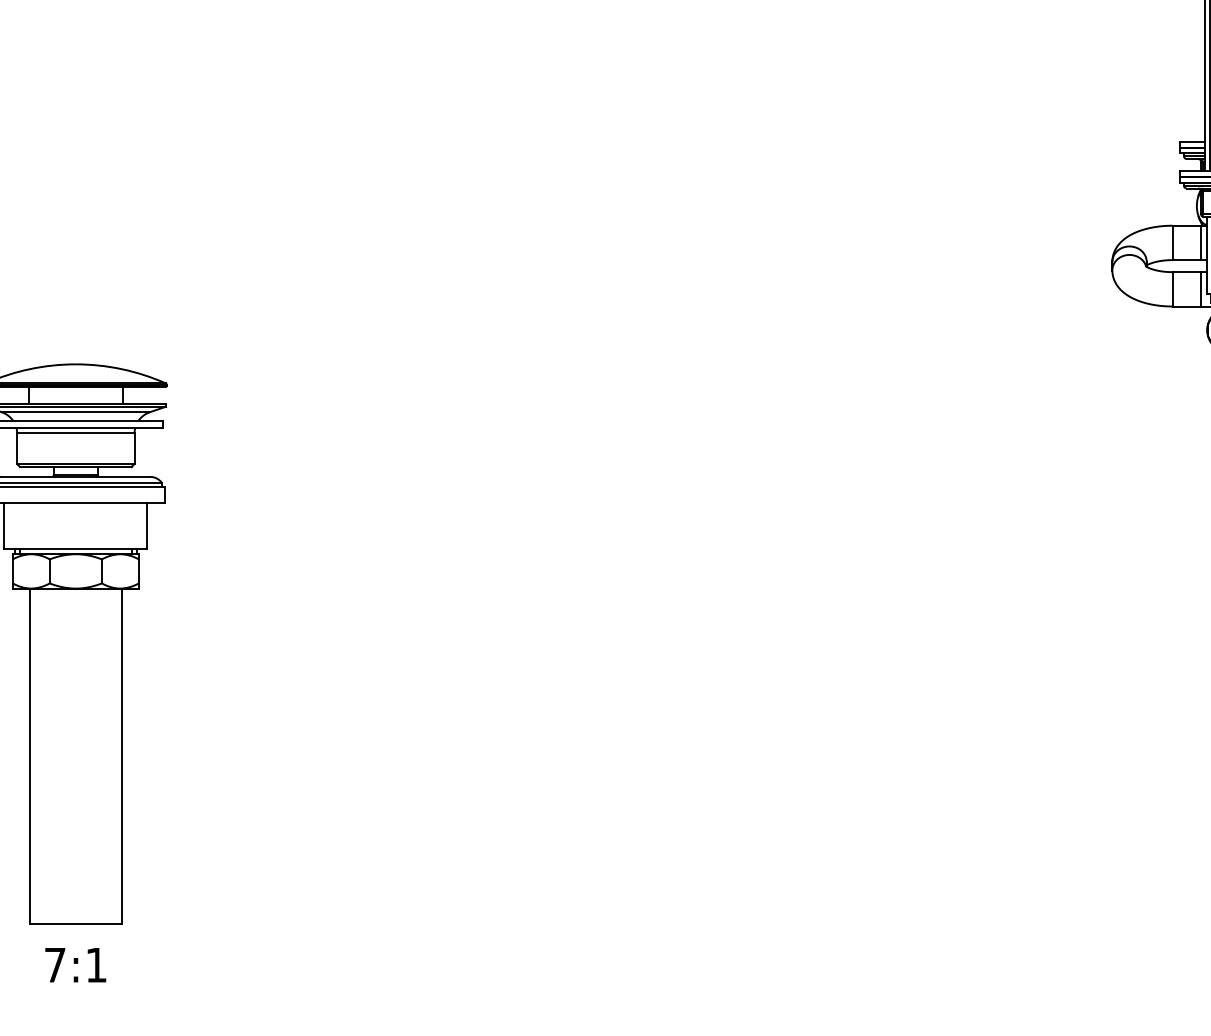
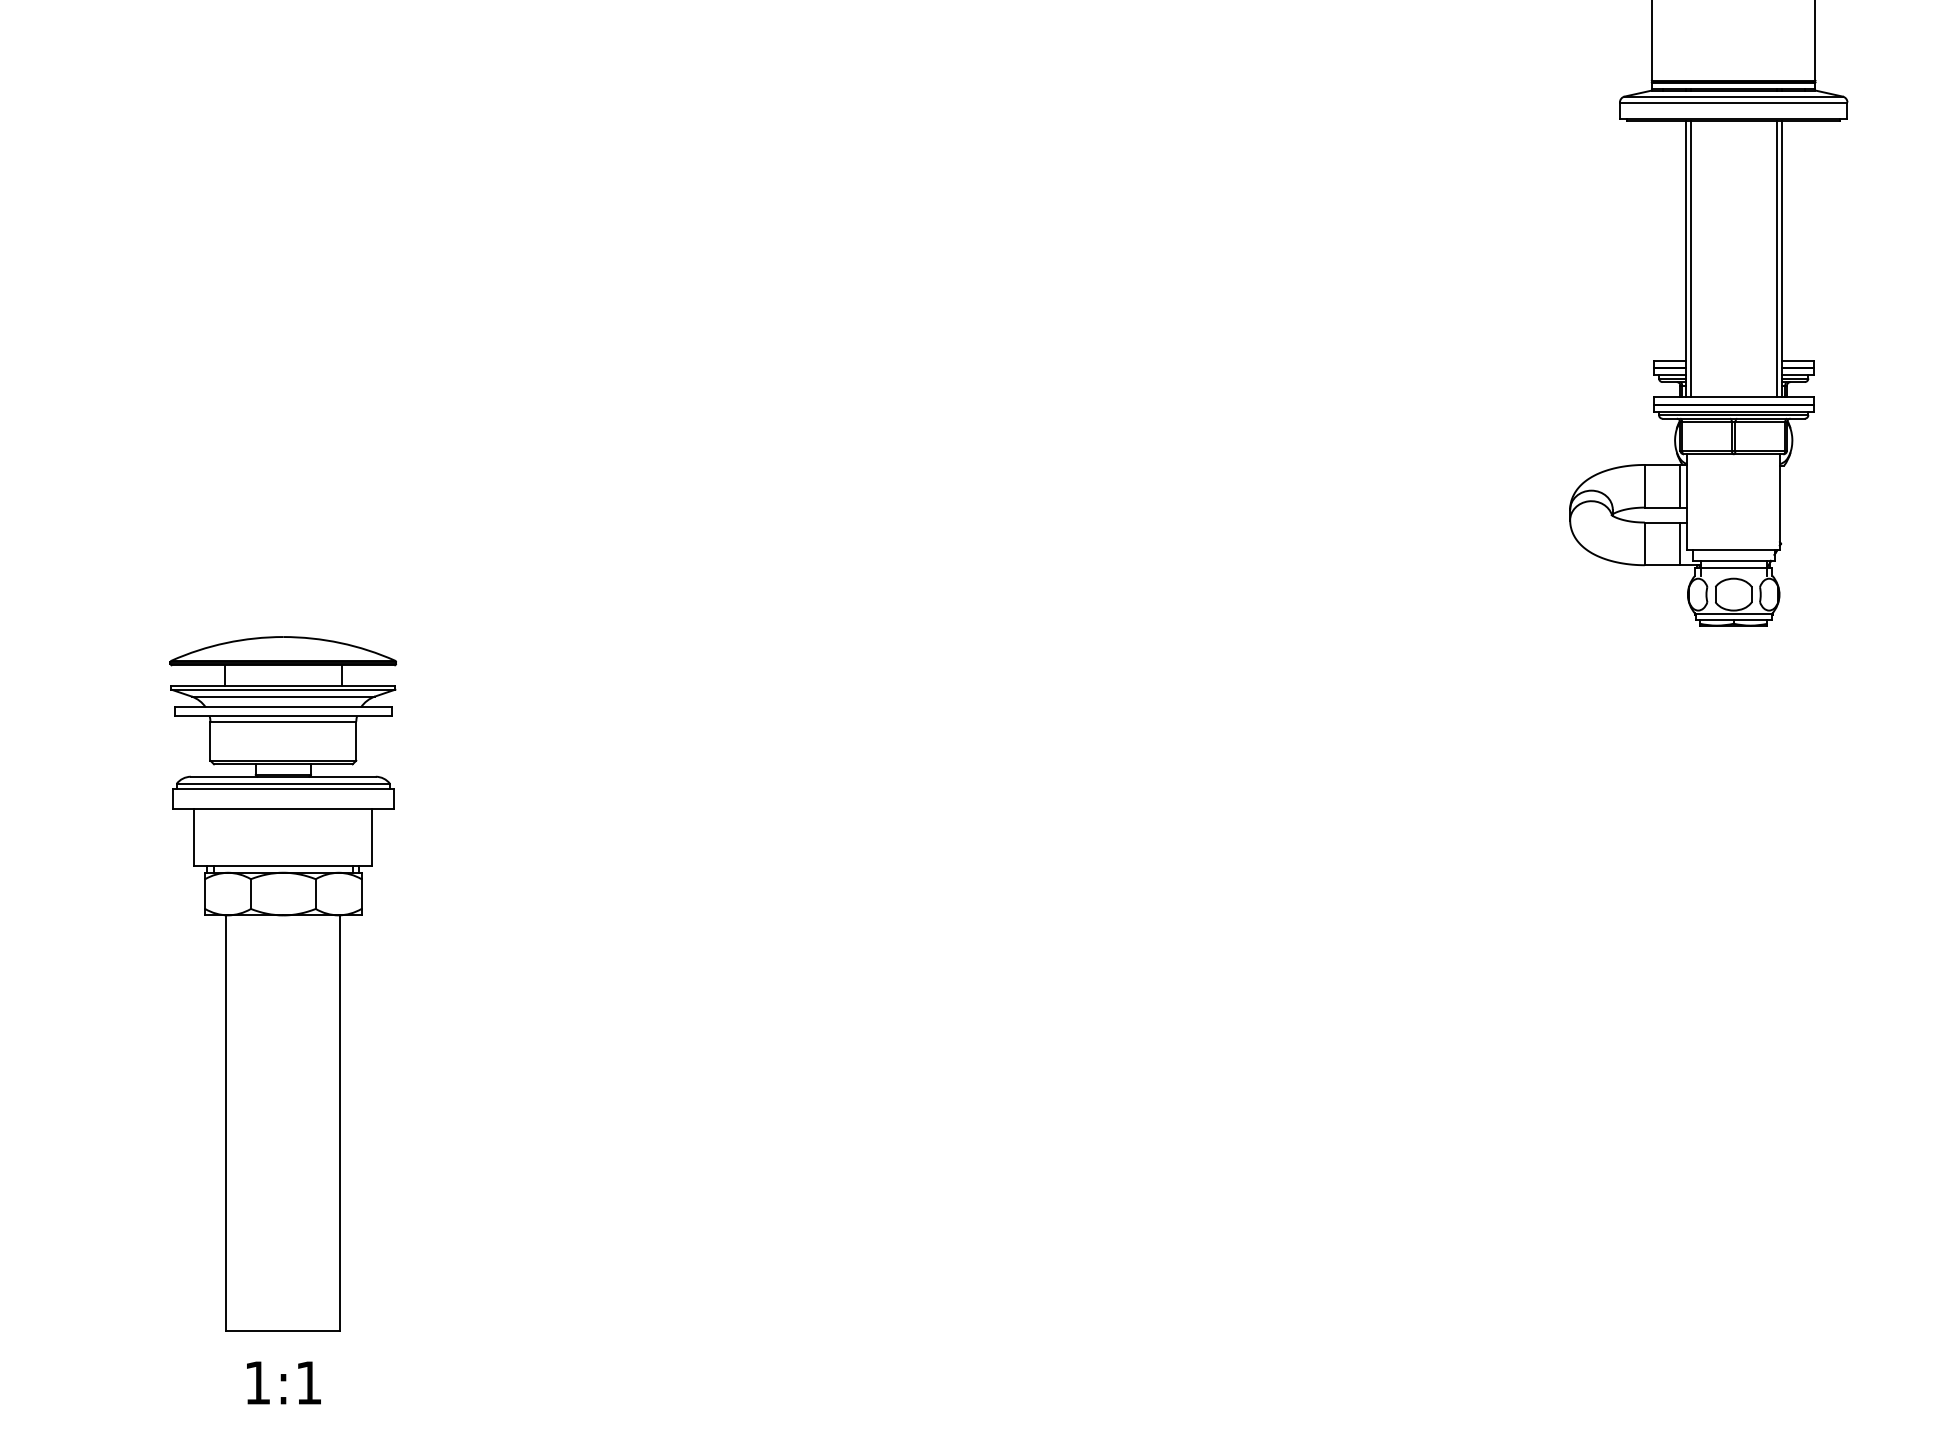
text: (55, 964) -> (257, 1382), 7:1 -> 1:1

